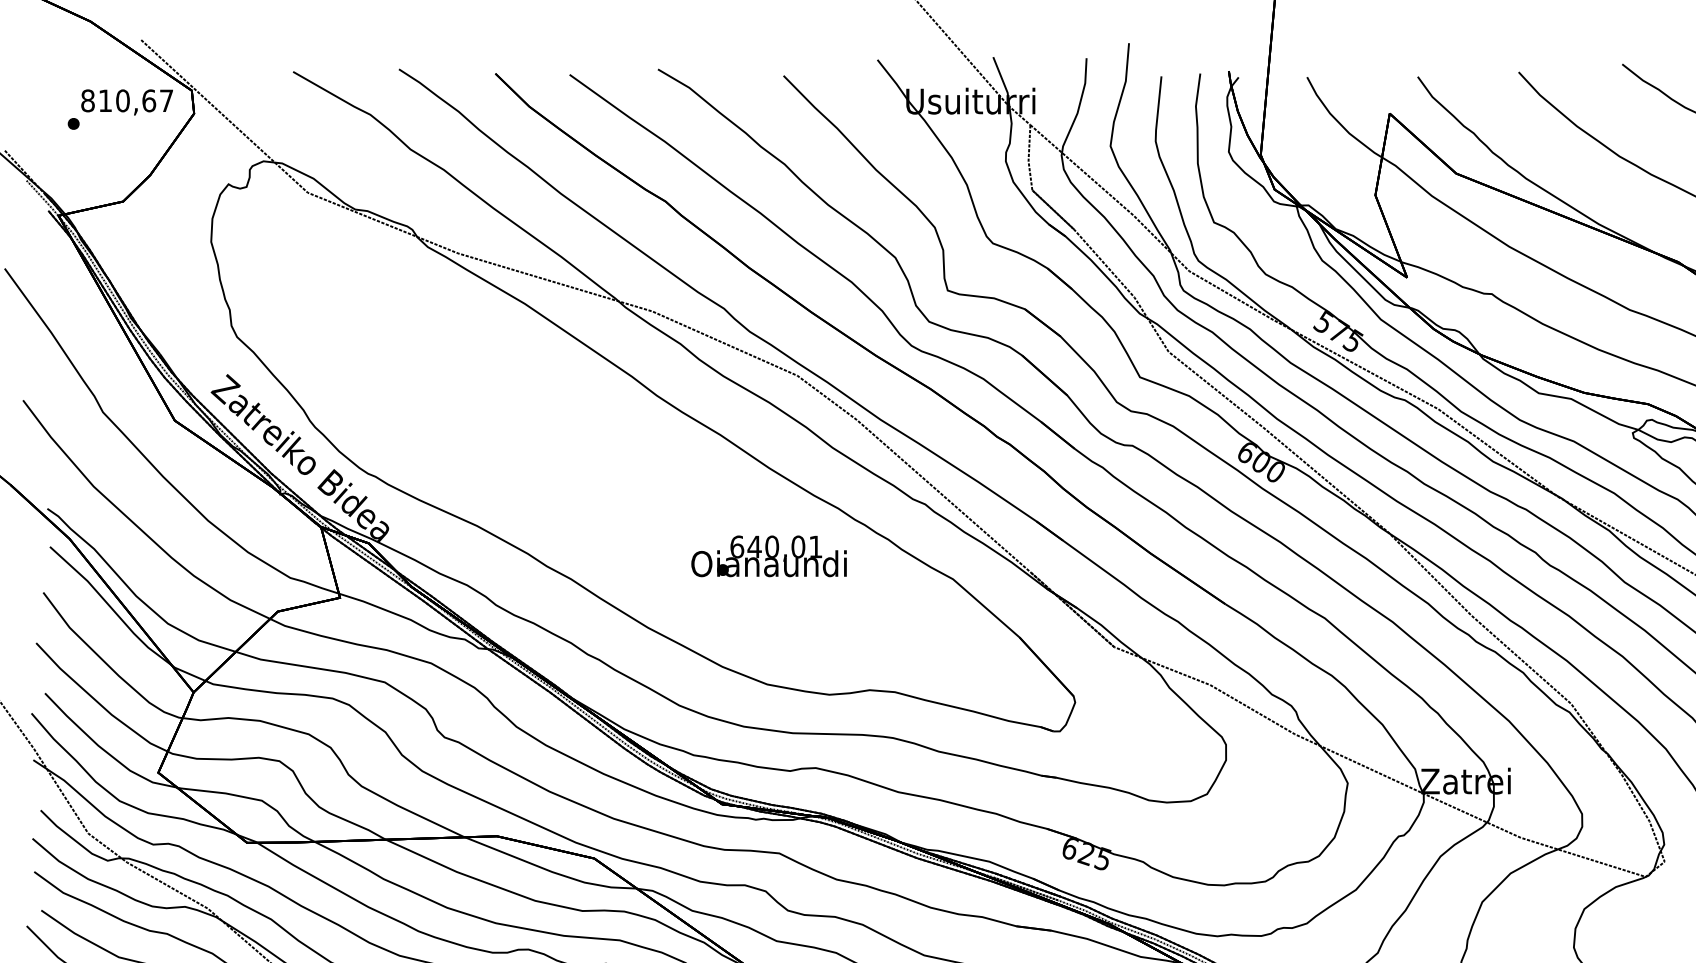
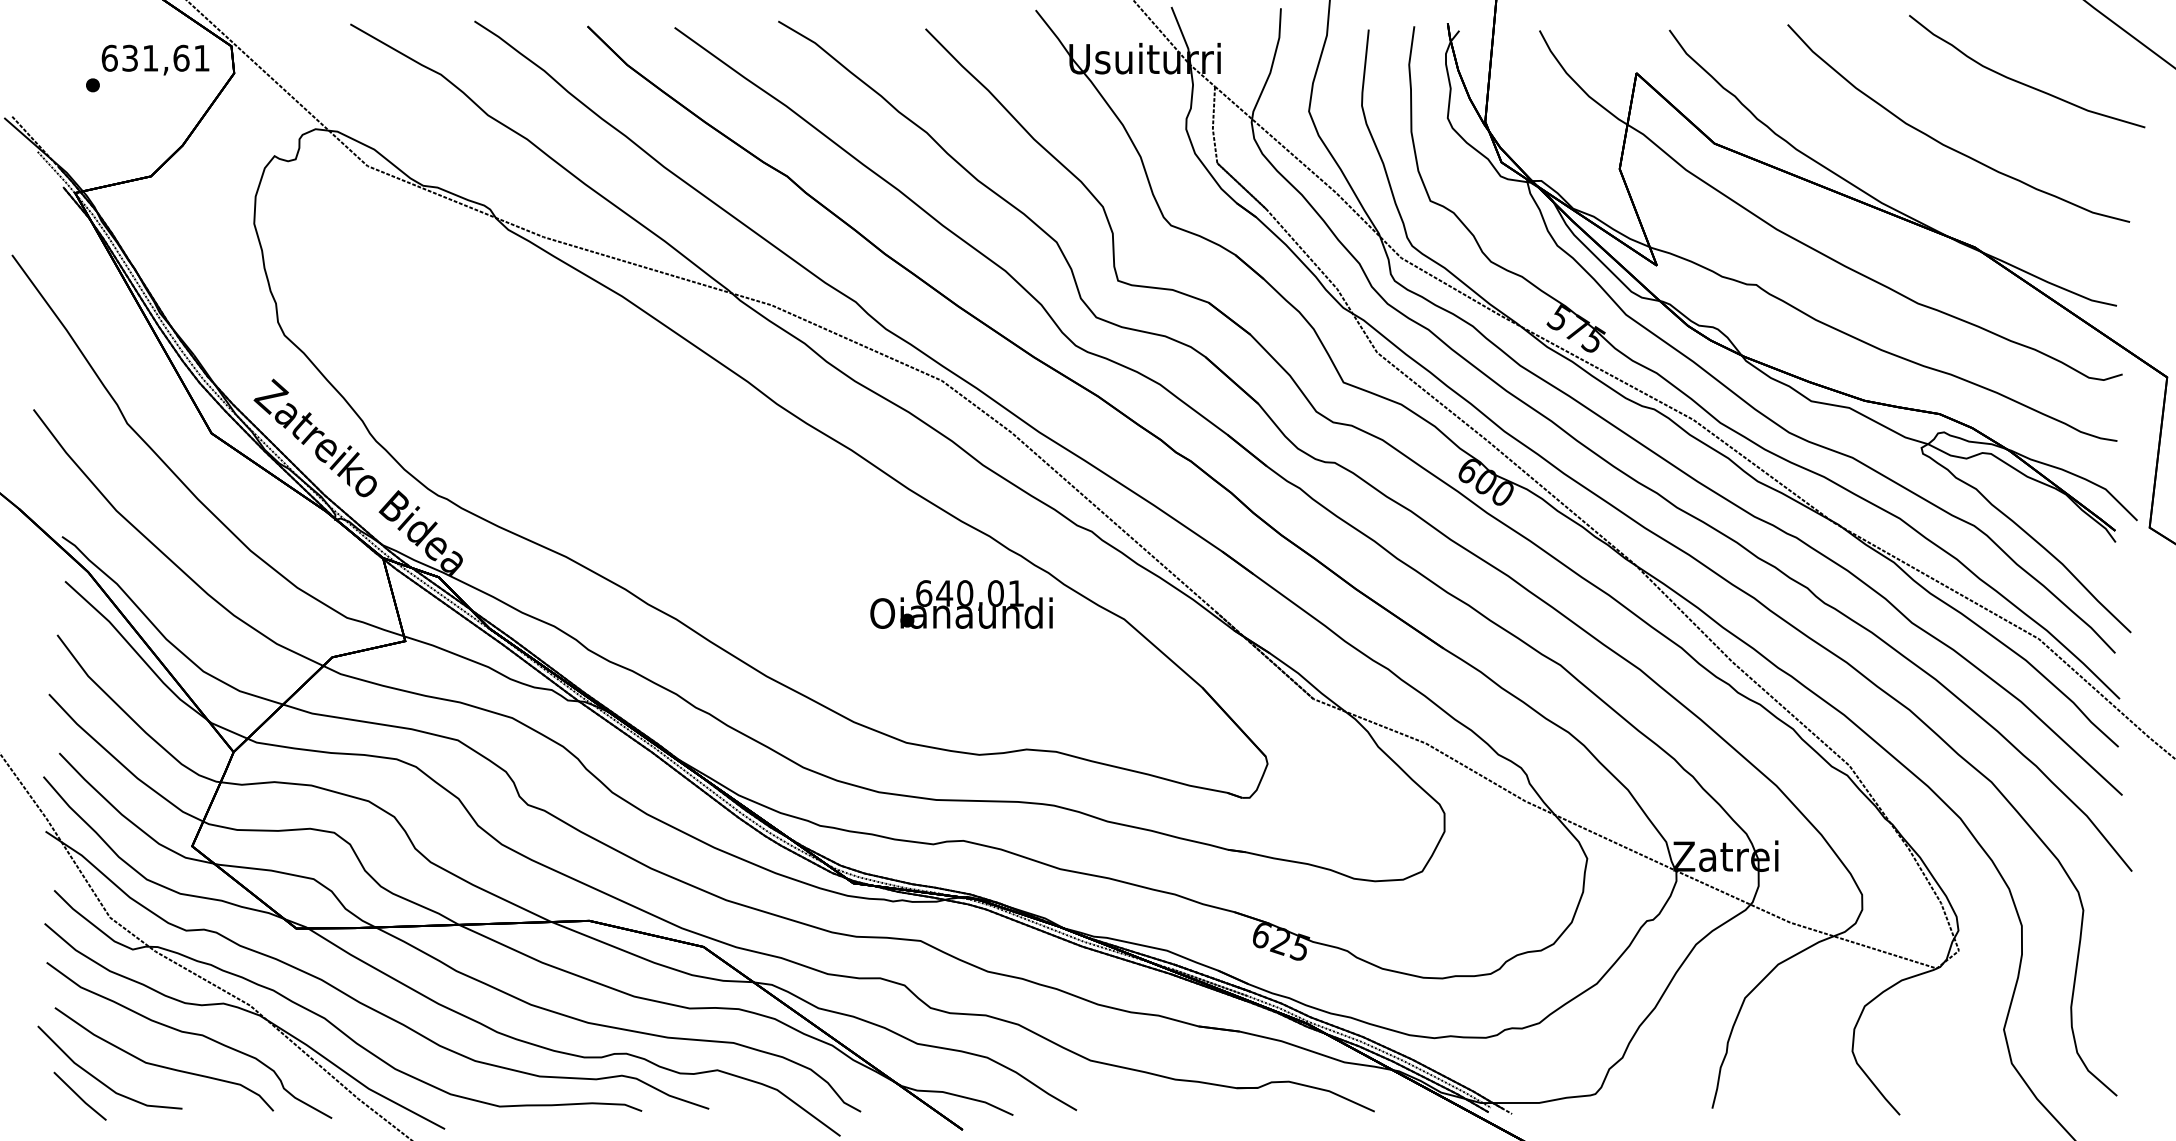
text: (127, 100) -> (155, 57), 810,67 -> 631,61
text: (769, 556) -> (961, 604), moved

